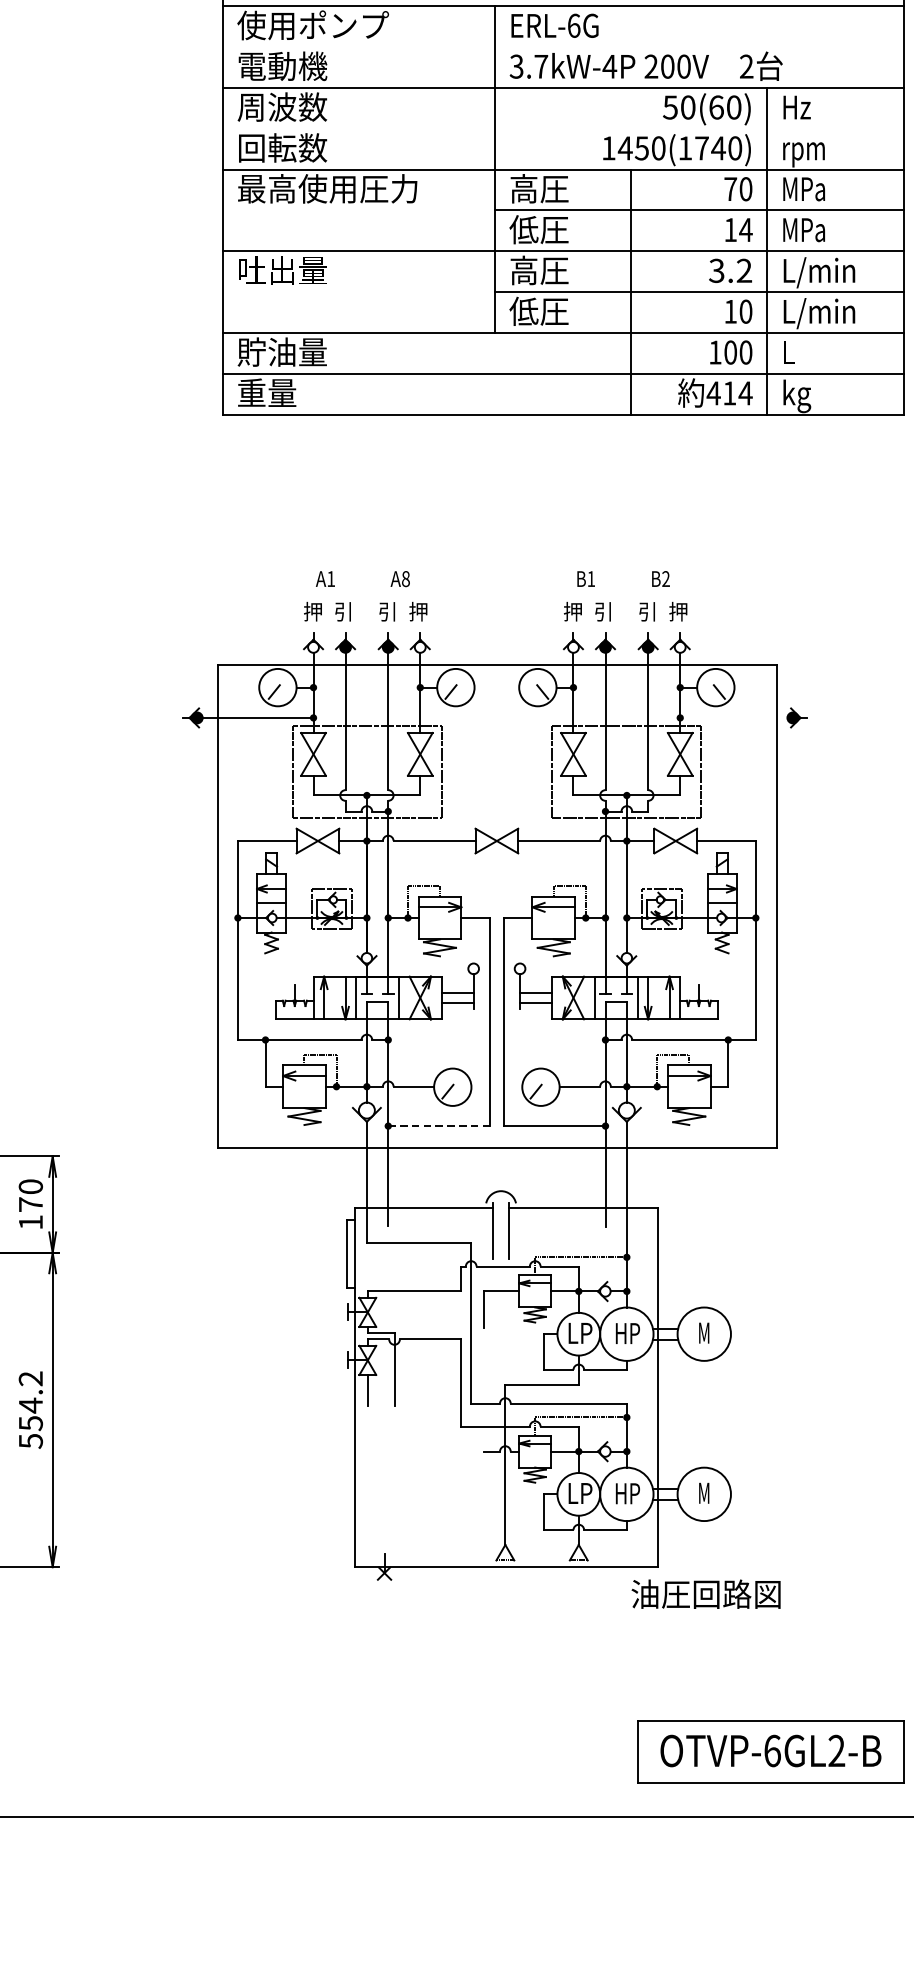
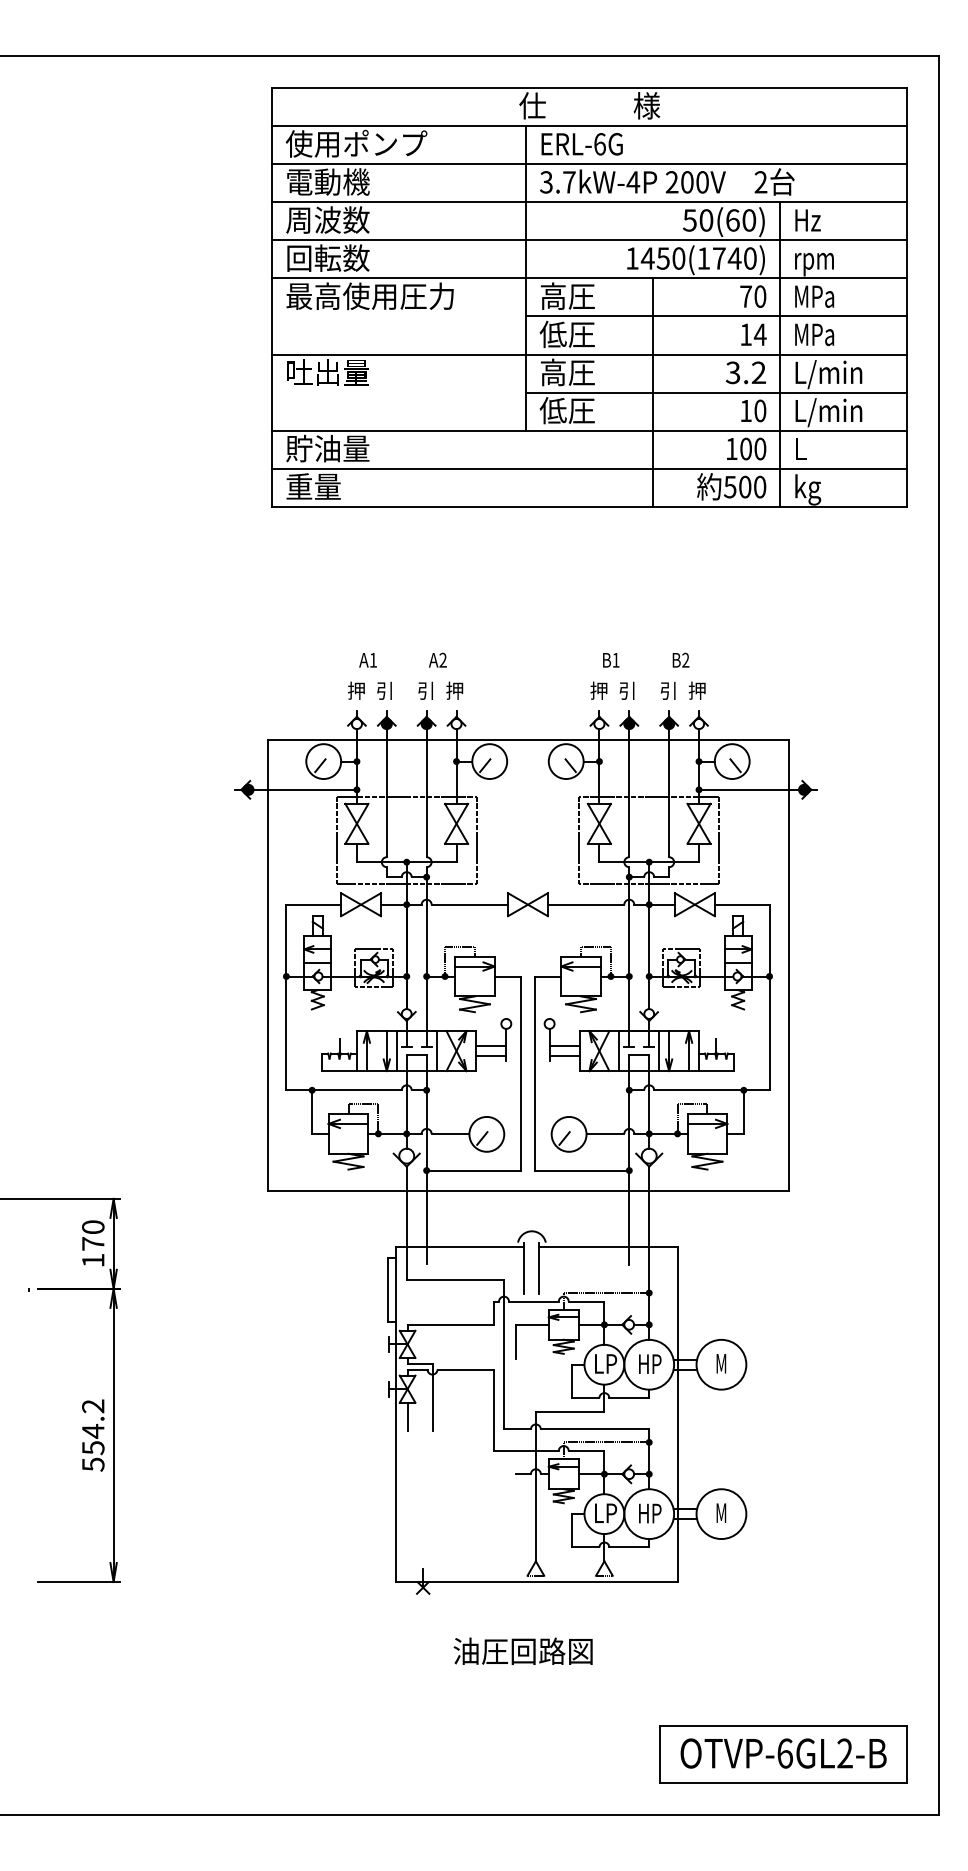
line: (562, 47) -> (589, 164), added
line: (562, 129) -> (589, 240), added
text: (728, 392) -> (744, 486), 414 -> 500
text: (405, 578) -> (442, 659), A8 -> A2
line: (734, 717) -> (749, 789), added
line: (439, 1125) -> (474, 1170), dashed -> solid
text: (705, 1593) -> (522, 1650), moved

